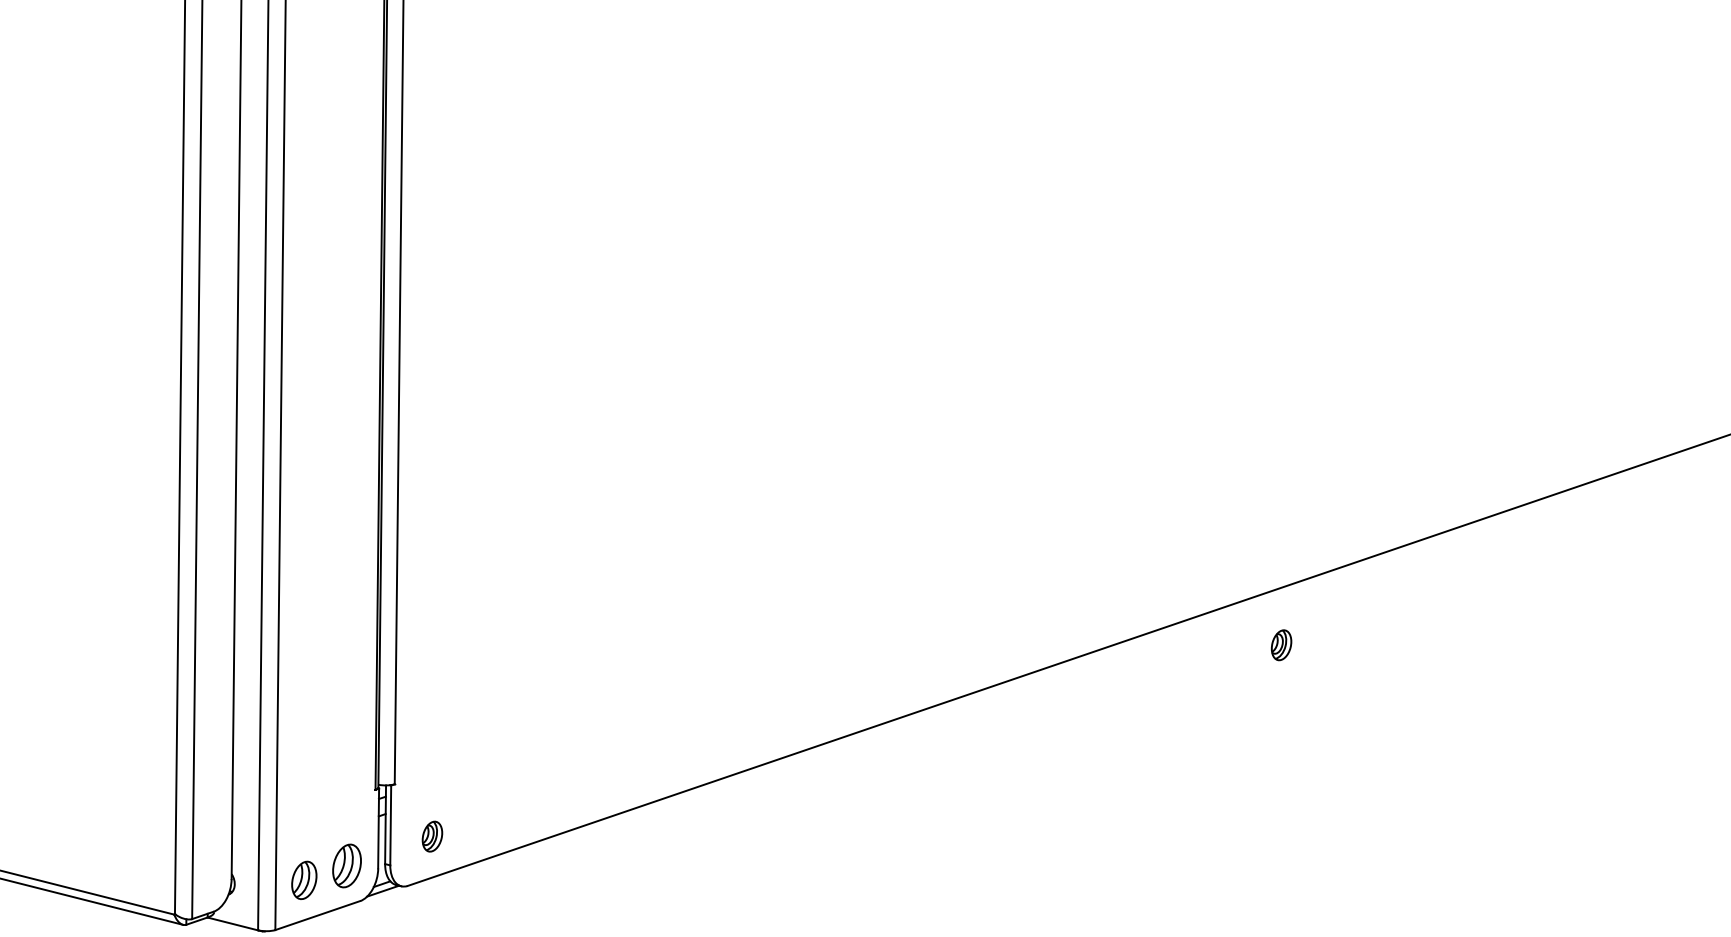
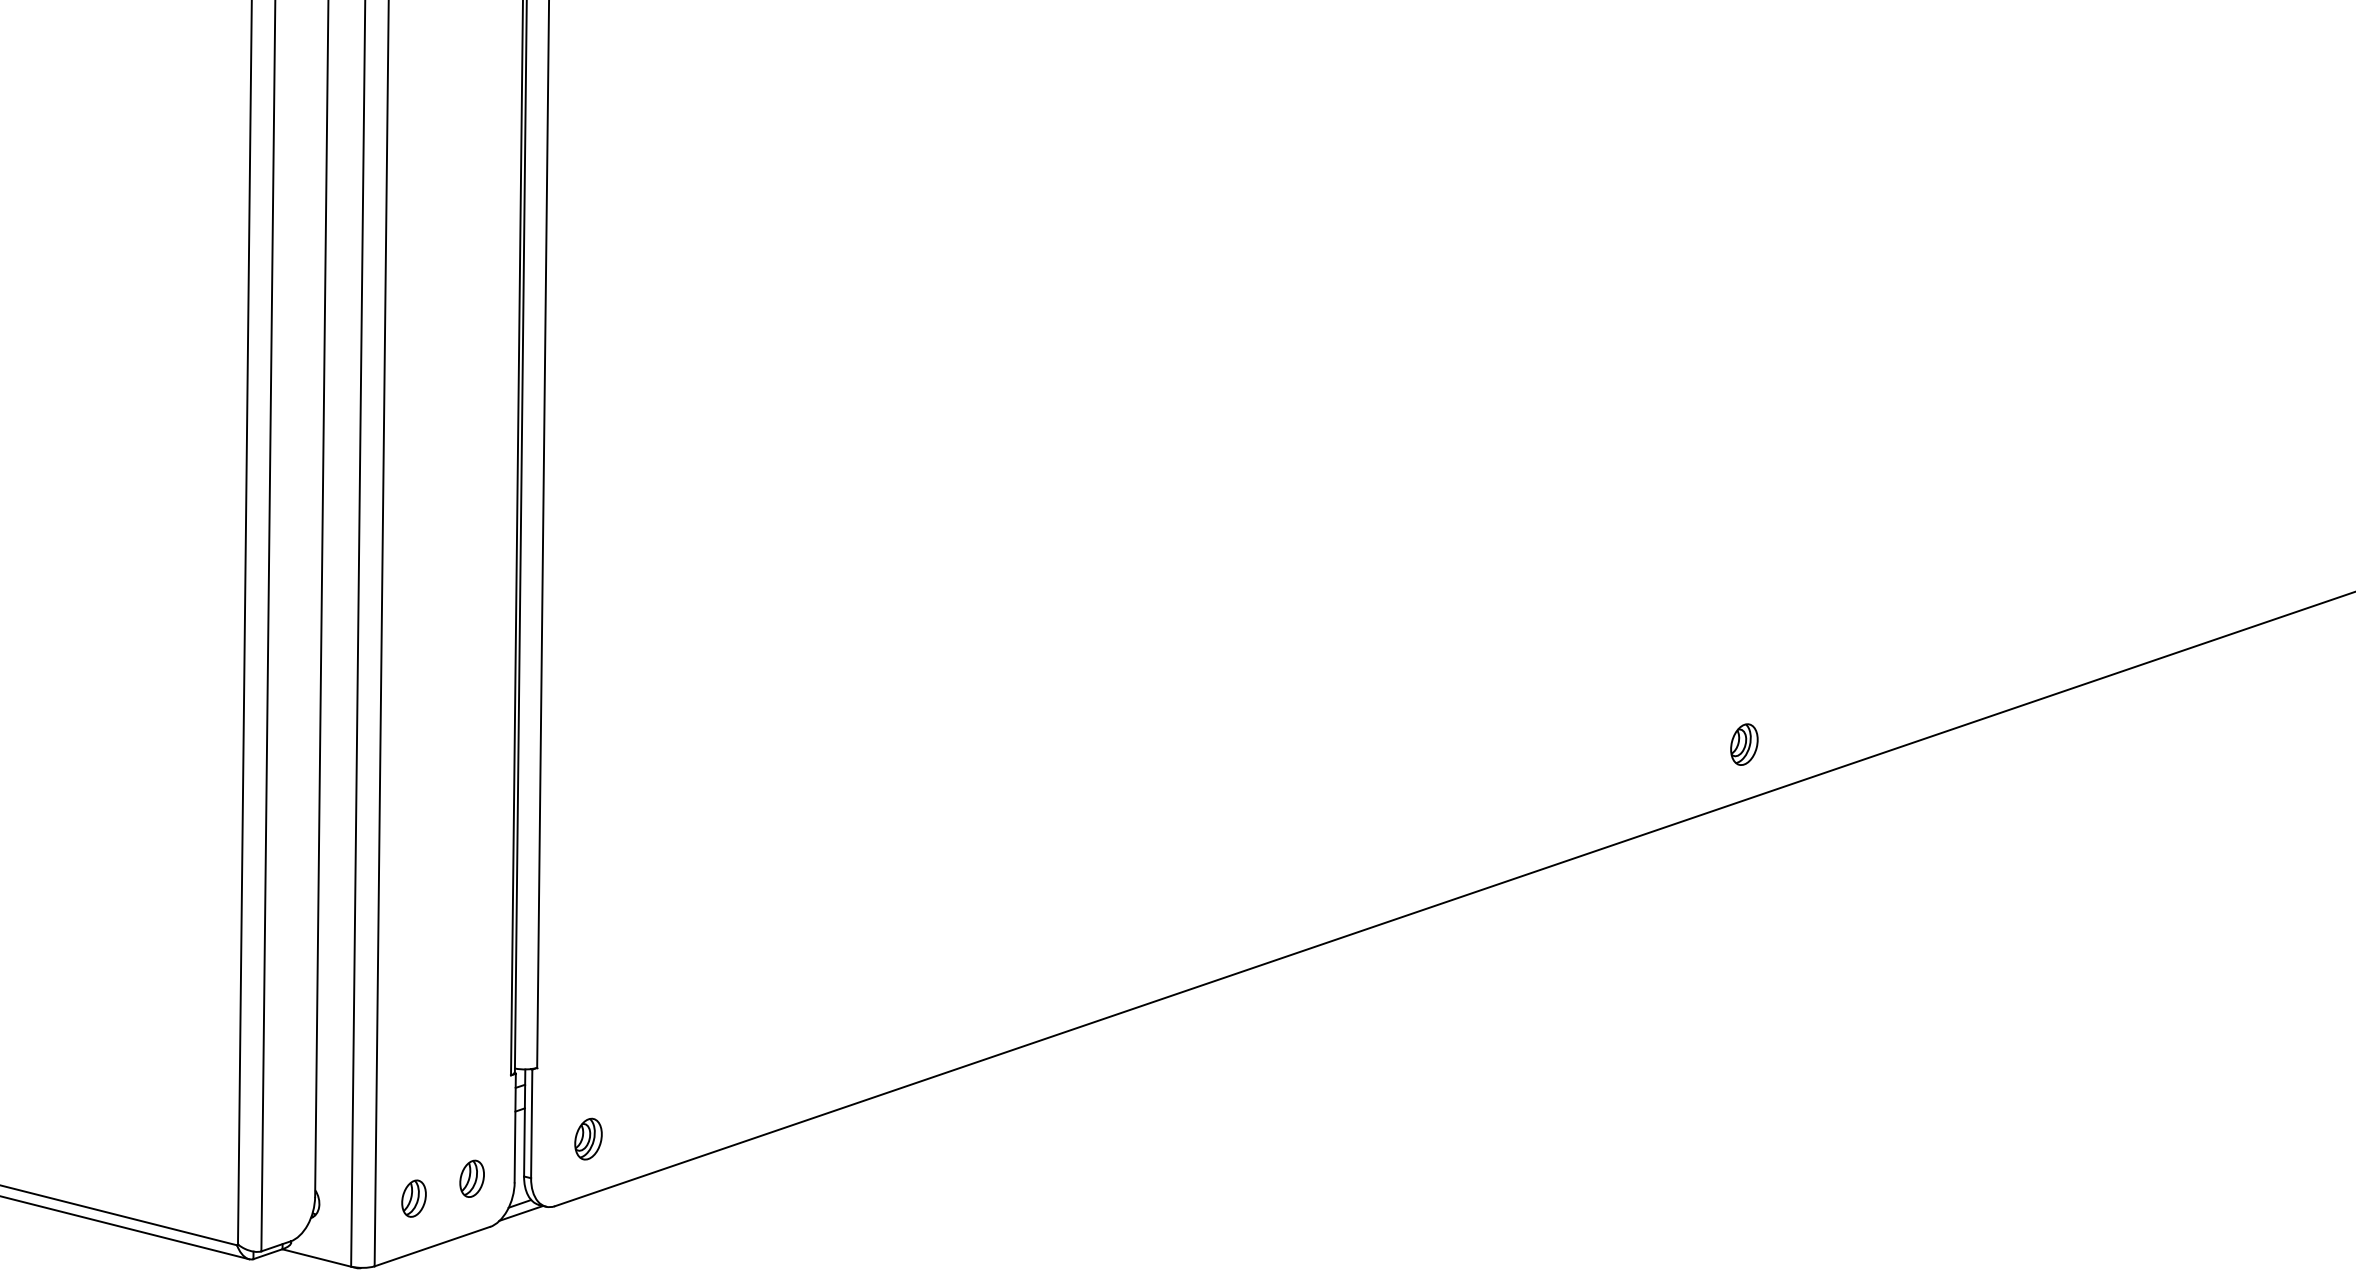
part: (1281, 645) -> (1744, 744), moved
part: (346, 865) -> (471, 1178), size x0.62
part: (303, 880) -> (413, 1198), size x0.71

